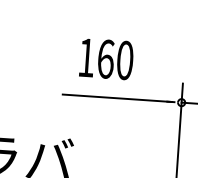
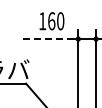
text: (105, 59) -> (51, 21), moved
line: (117, 99) -> (48, 39), solid -> dashed

